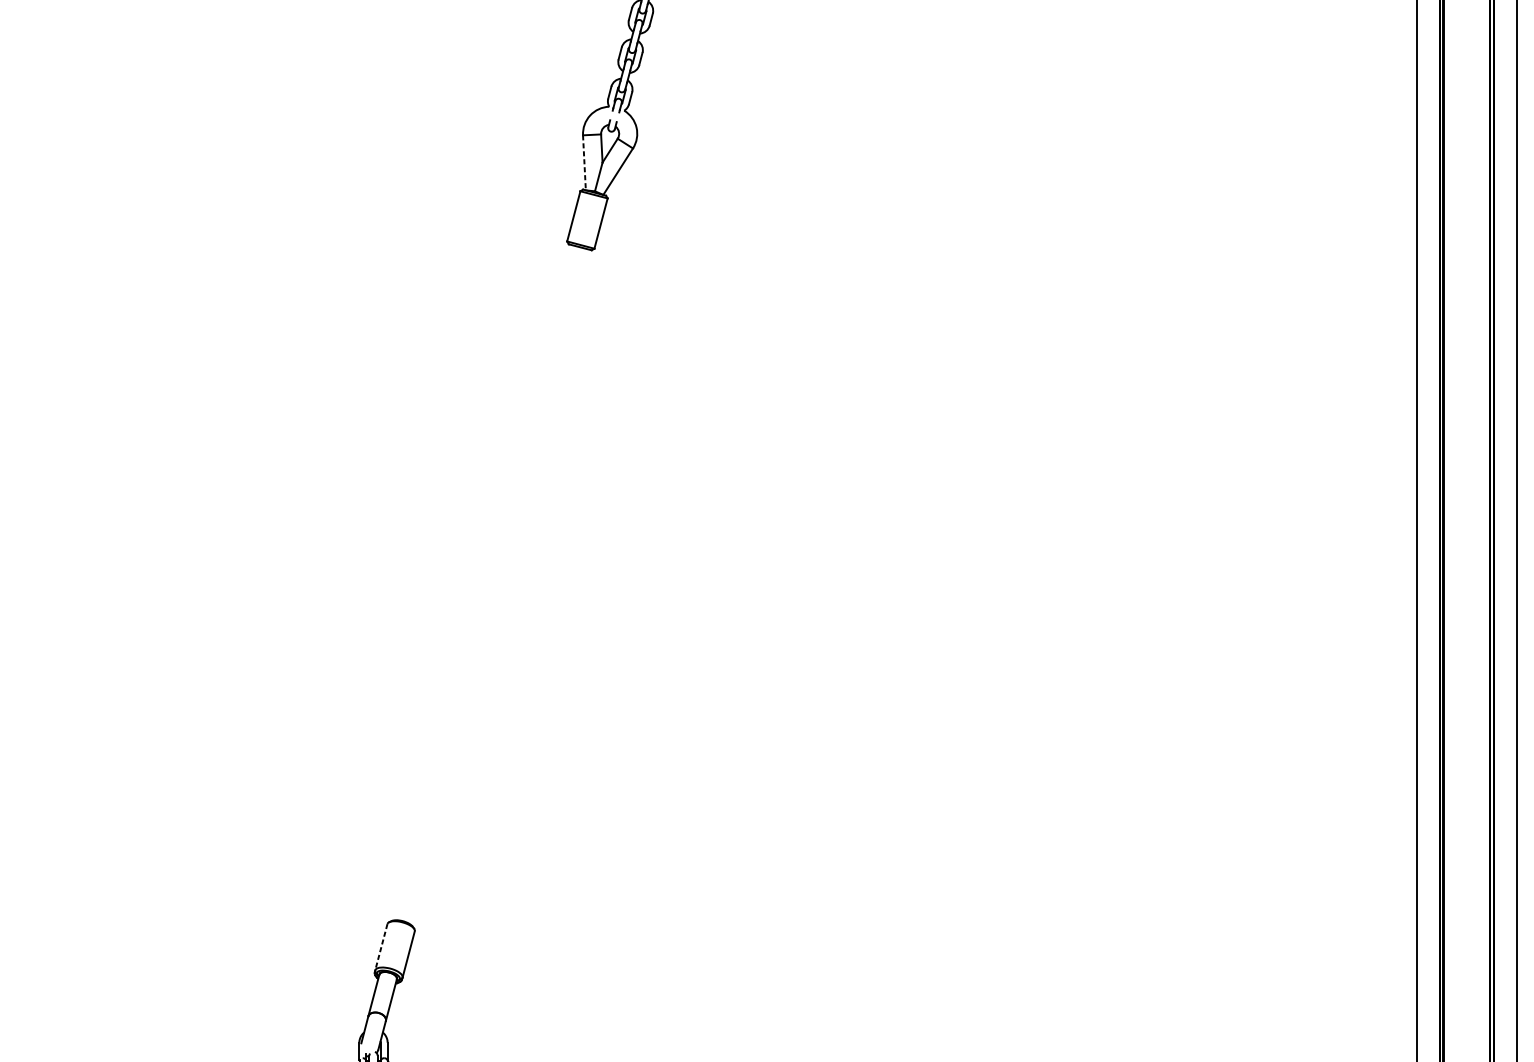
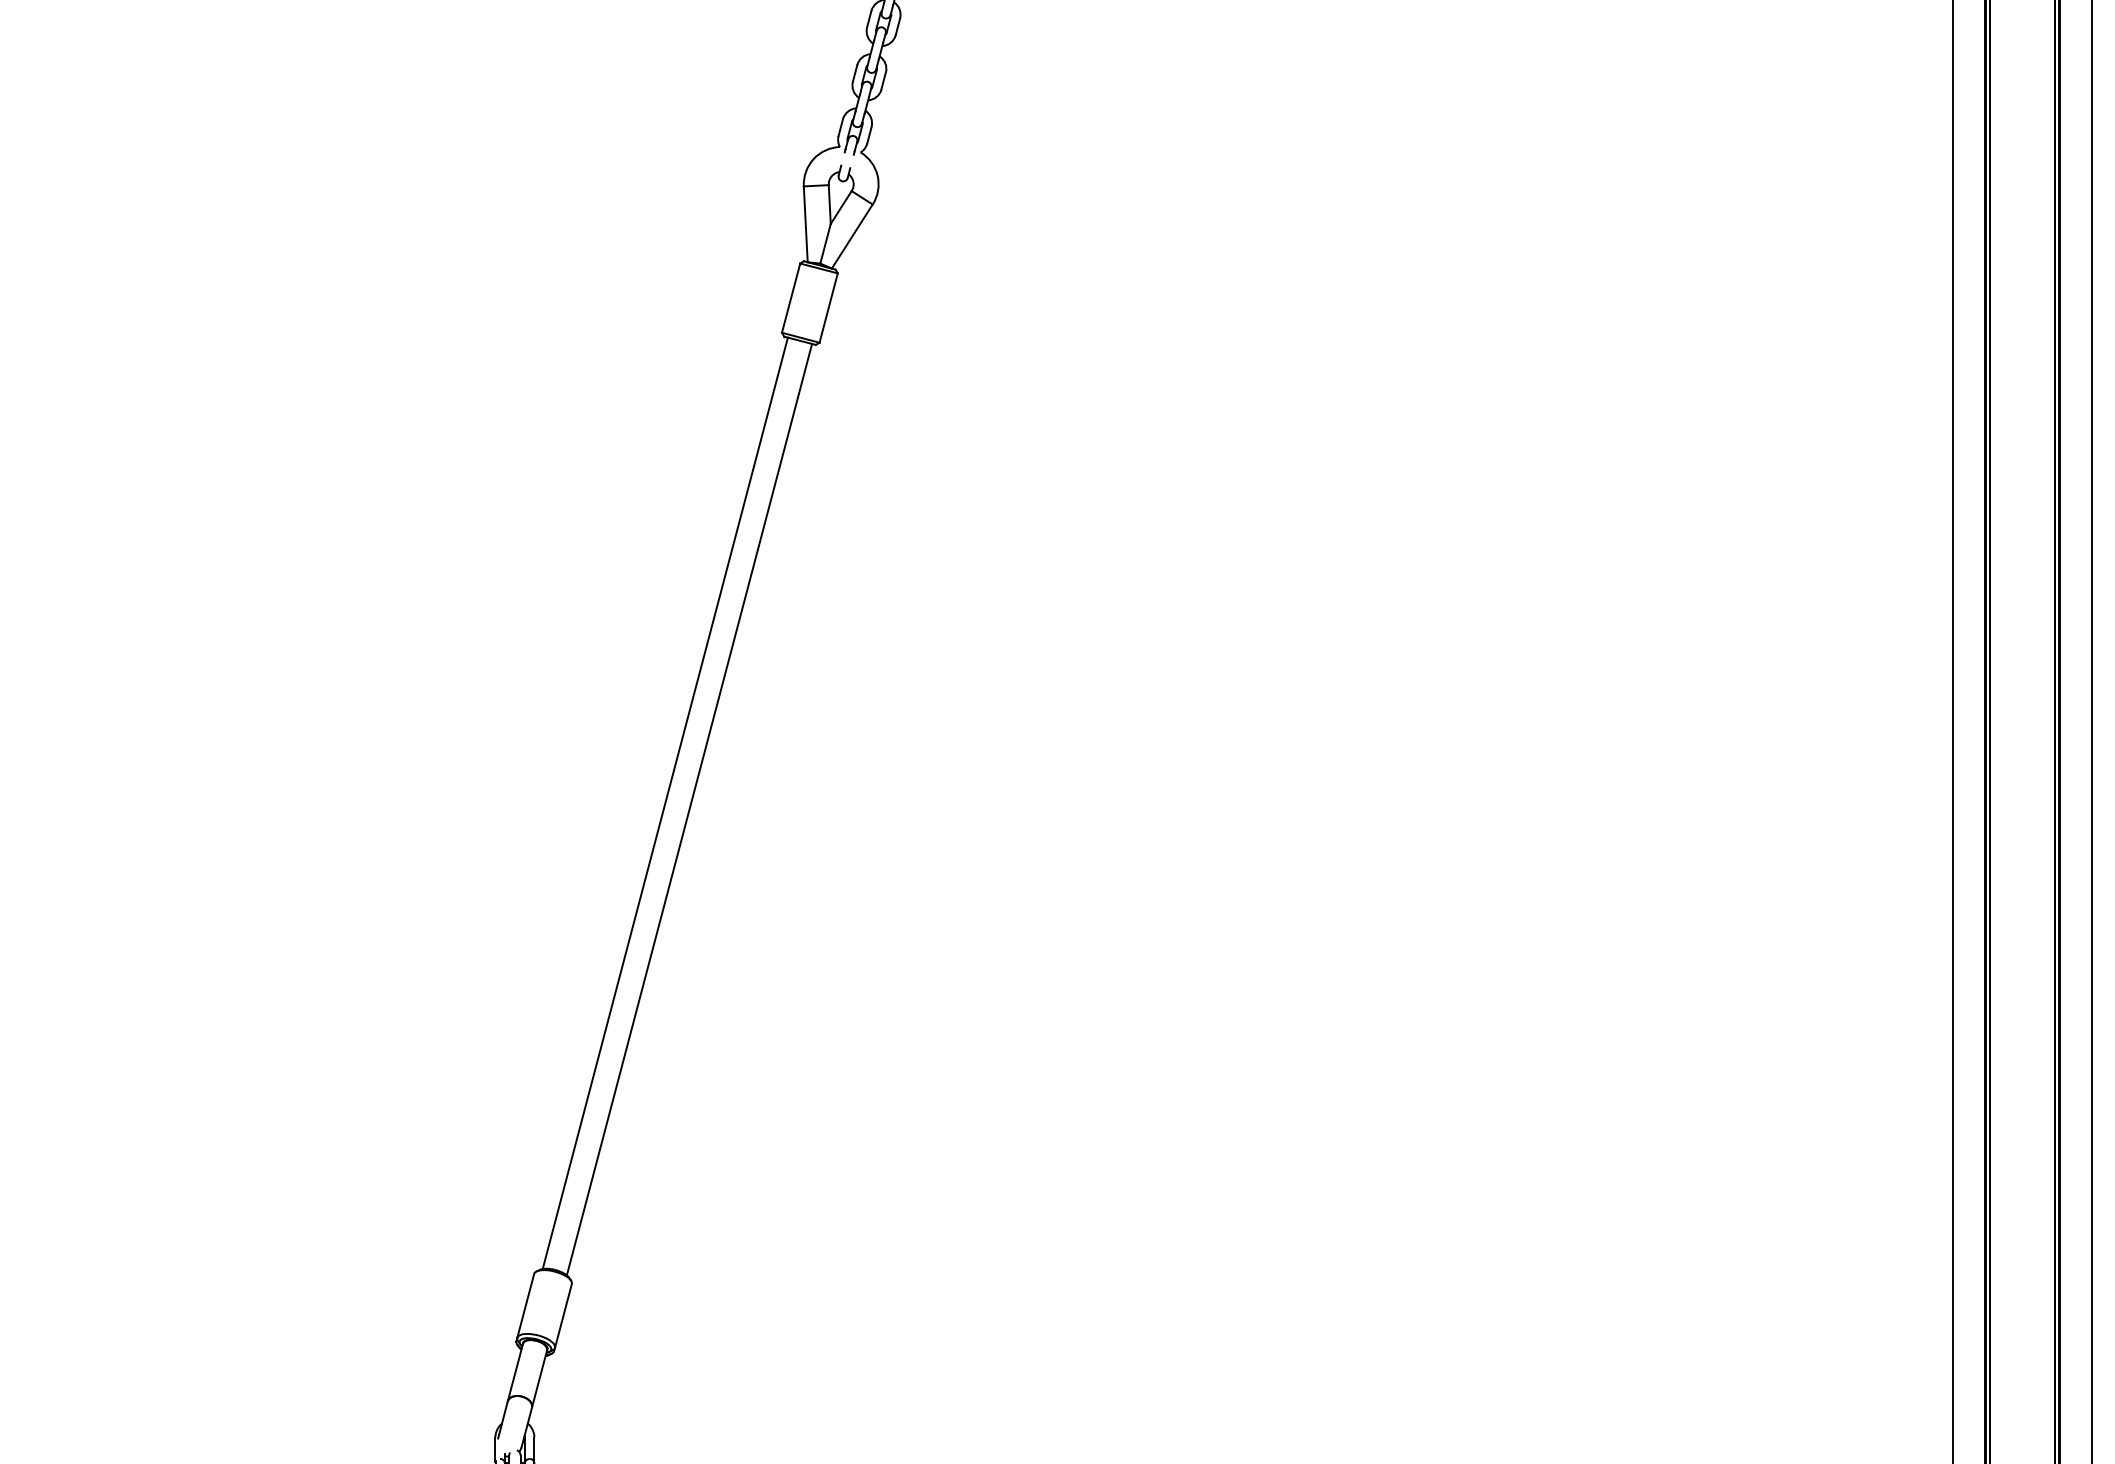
line: (584, 162) -> (805, 224), dashed -> solid
line: (481, 582) -> (664, 803), added
line: (500, 587) -> (689, 809), added
line: (381, 946) -> (525, 1305), dashed -> solid

